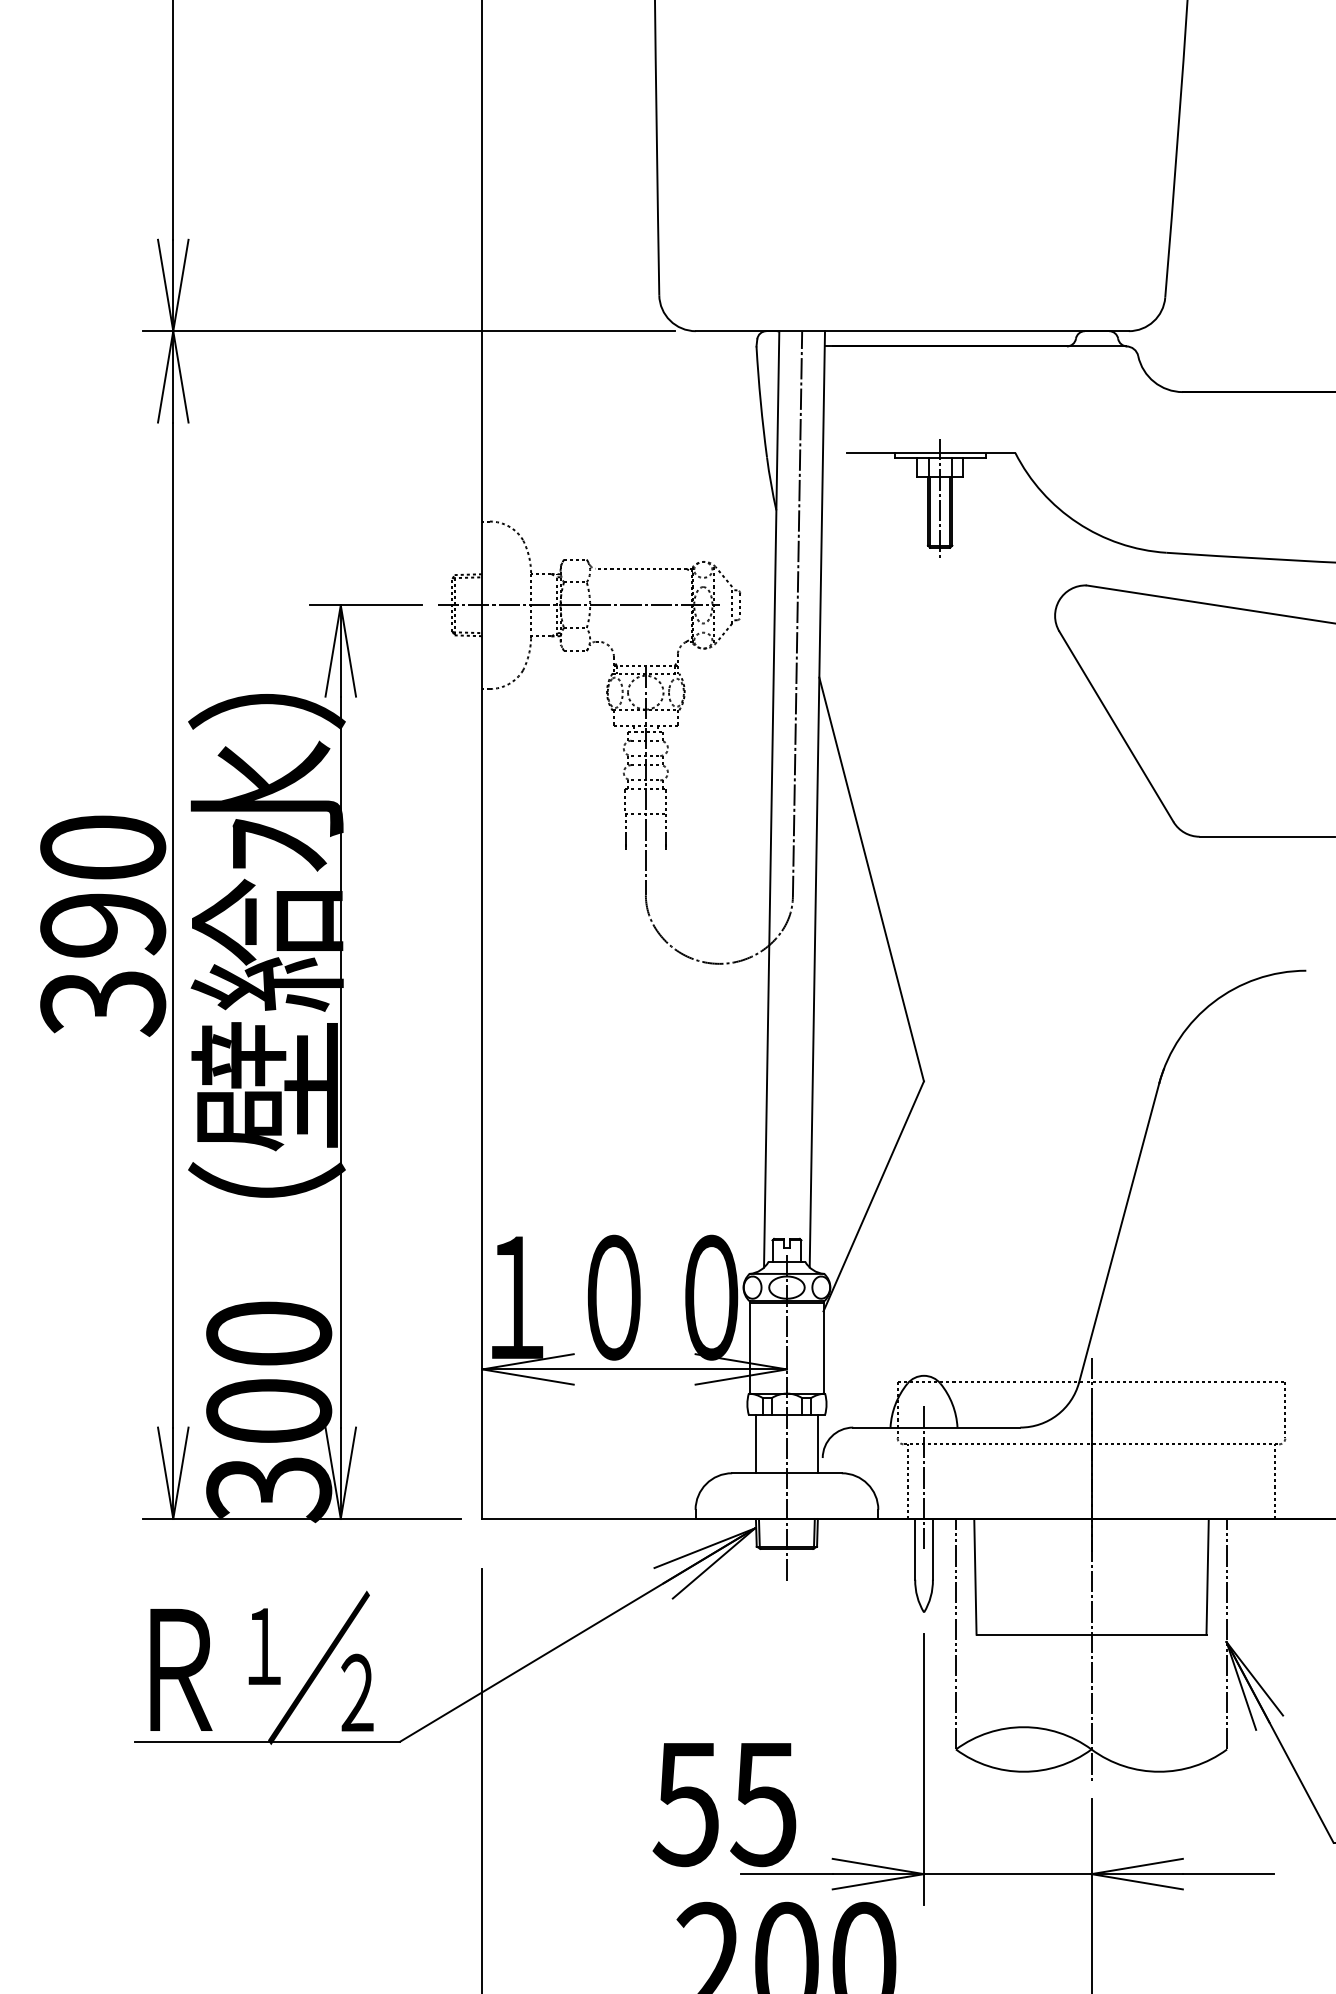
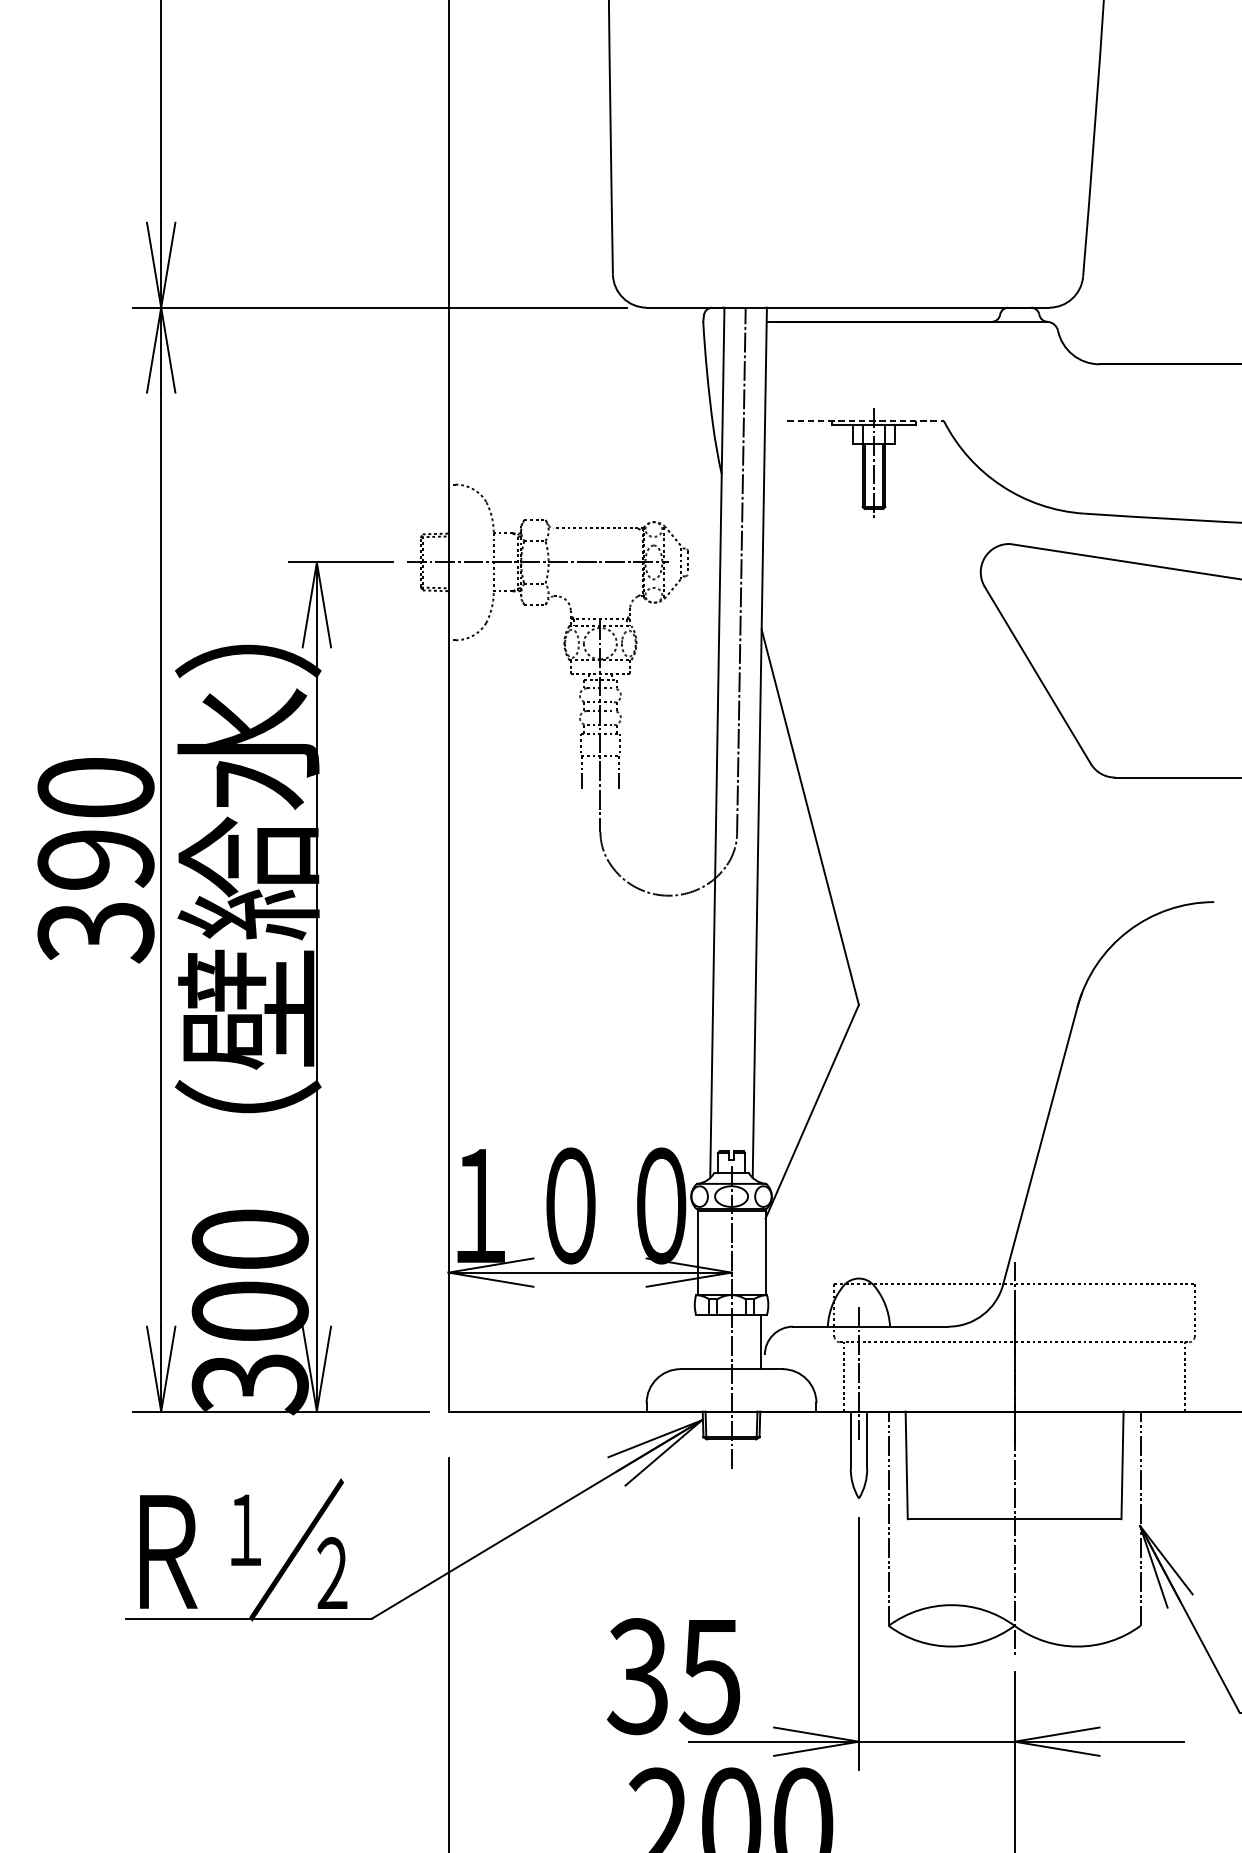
line: (931, 453) -> (865, 421), solid -> dashed
line: (755, 1443) -> (702, 1341), removed
text: (685, 1803) -> (637, 1676), 55 -> 35

